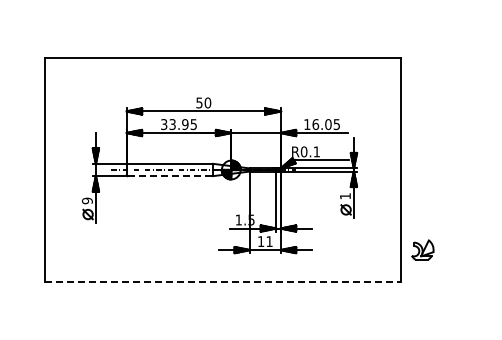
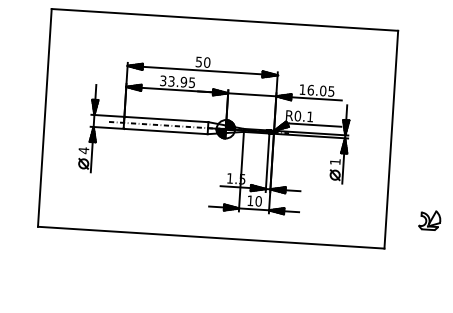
line: (170, 176) -> (166, 131), dashed -> solid
text: (86, 200) -> (83, 150), 9 -> 4
text: (269, 241) -> (258, 201), 11 -> 10
part: (422, 249) -> (429, 219), moved
line: (223, 281) -> (211, 237), dashed -> solid

